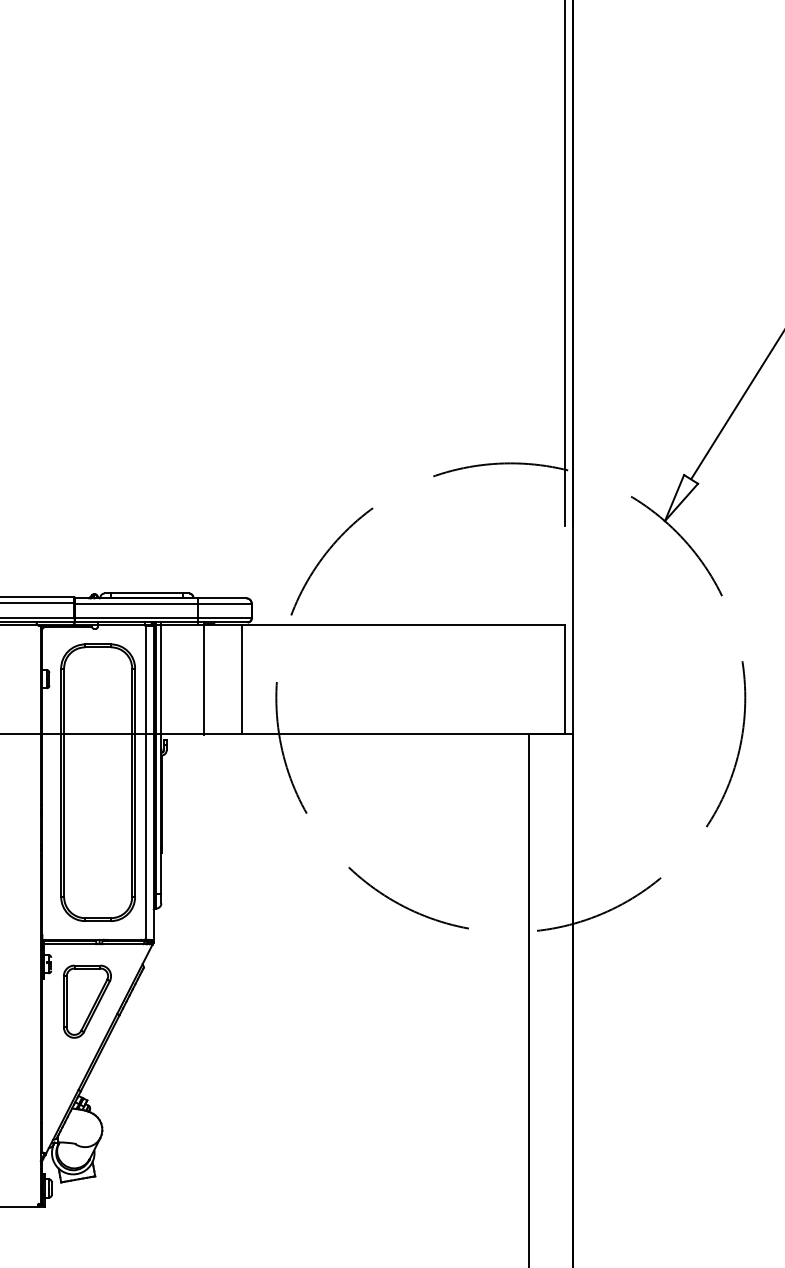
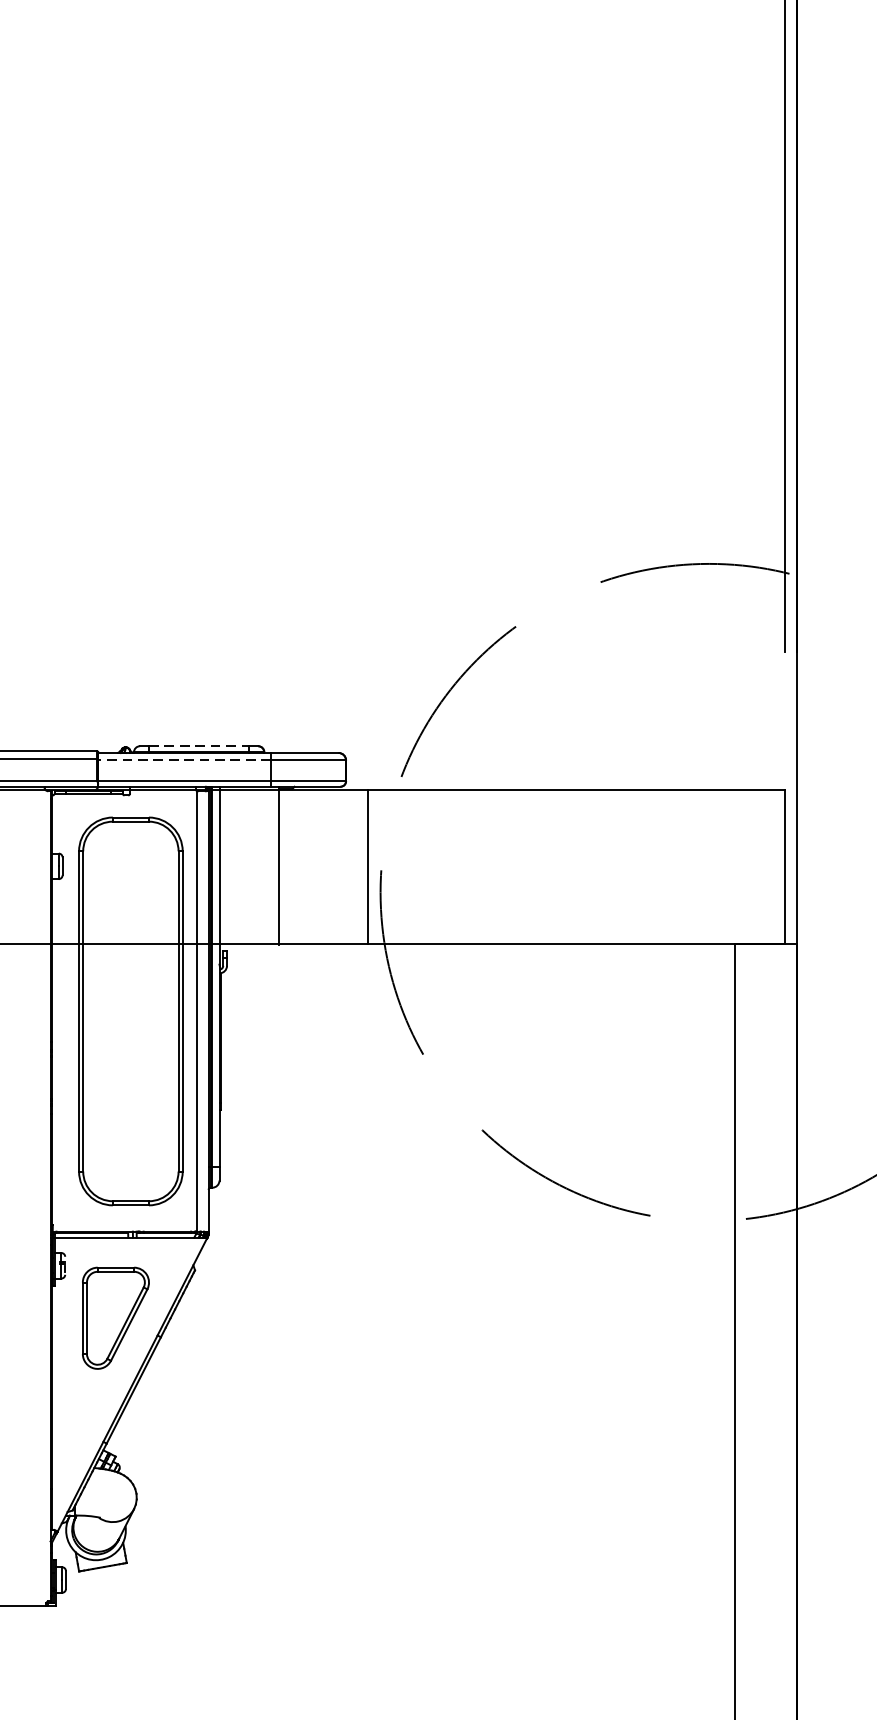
line: (146, 593) -> (198, 746), solid -> dashed
line: (136, 603) -> (184, 760), solid -> dashed
line: (242, 679) -> (368, 866), moved

